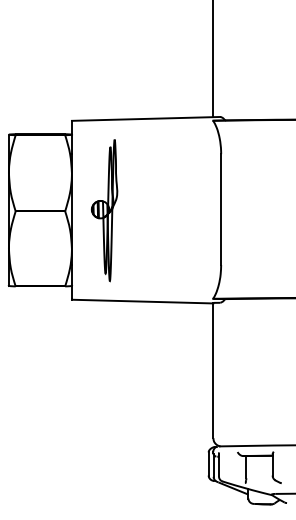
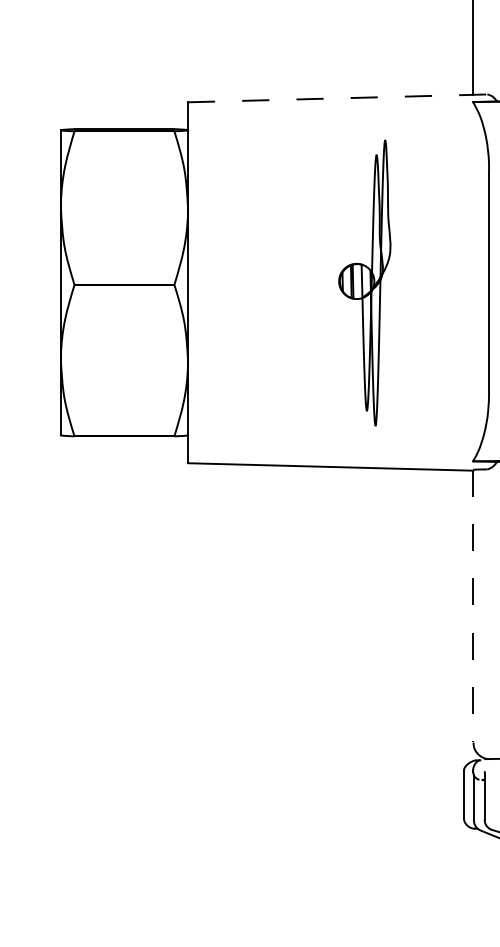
line: (146, 118) -> (338, 97), solid -> dashed
part: (104, 210) -> (364, 283), moved
line: (213, 370) -> (473, 605), solid -> dashed

